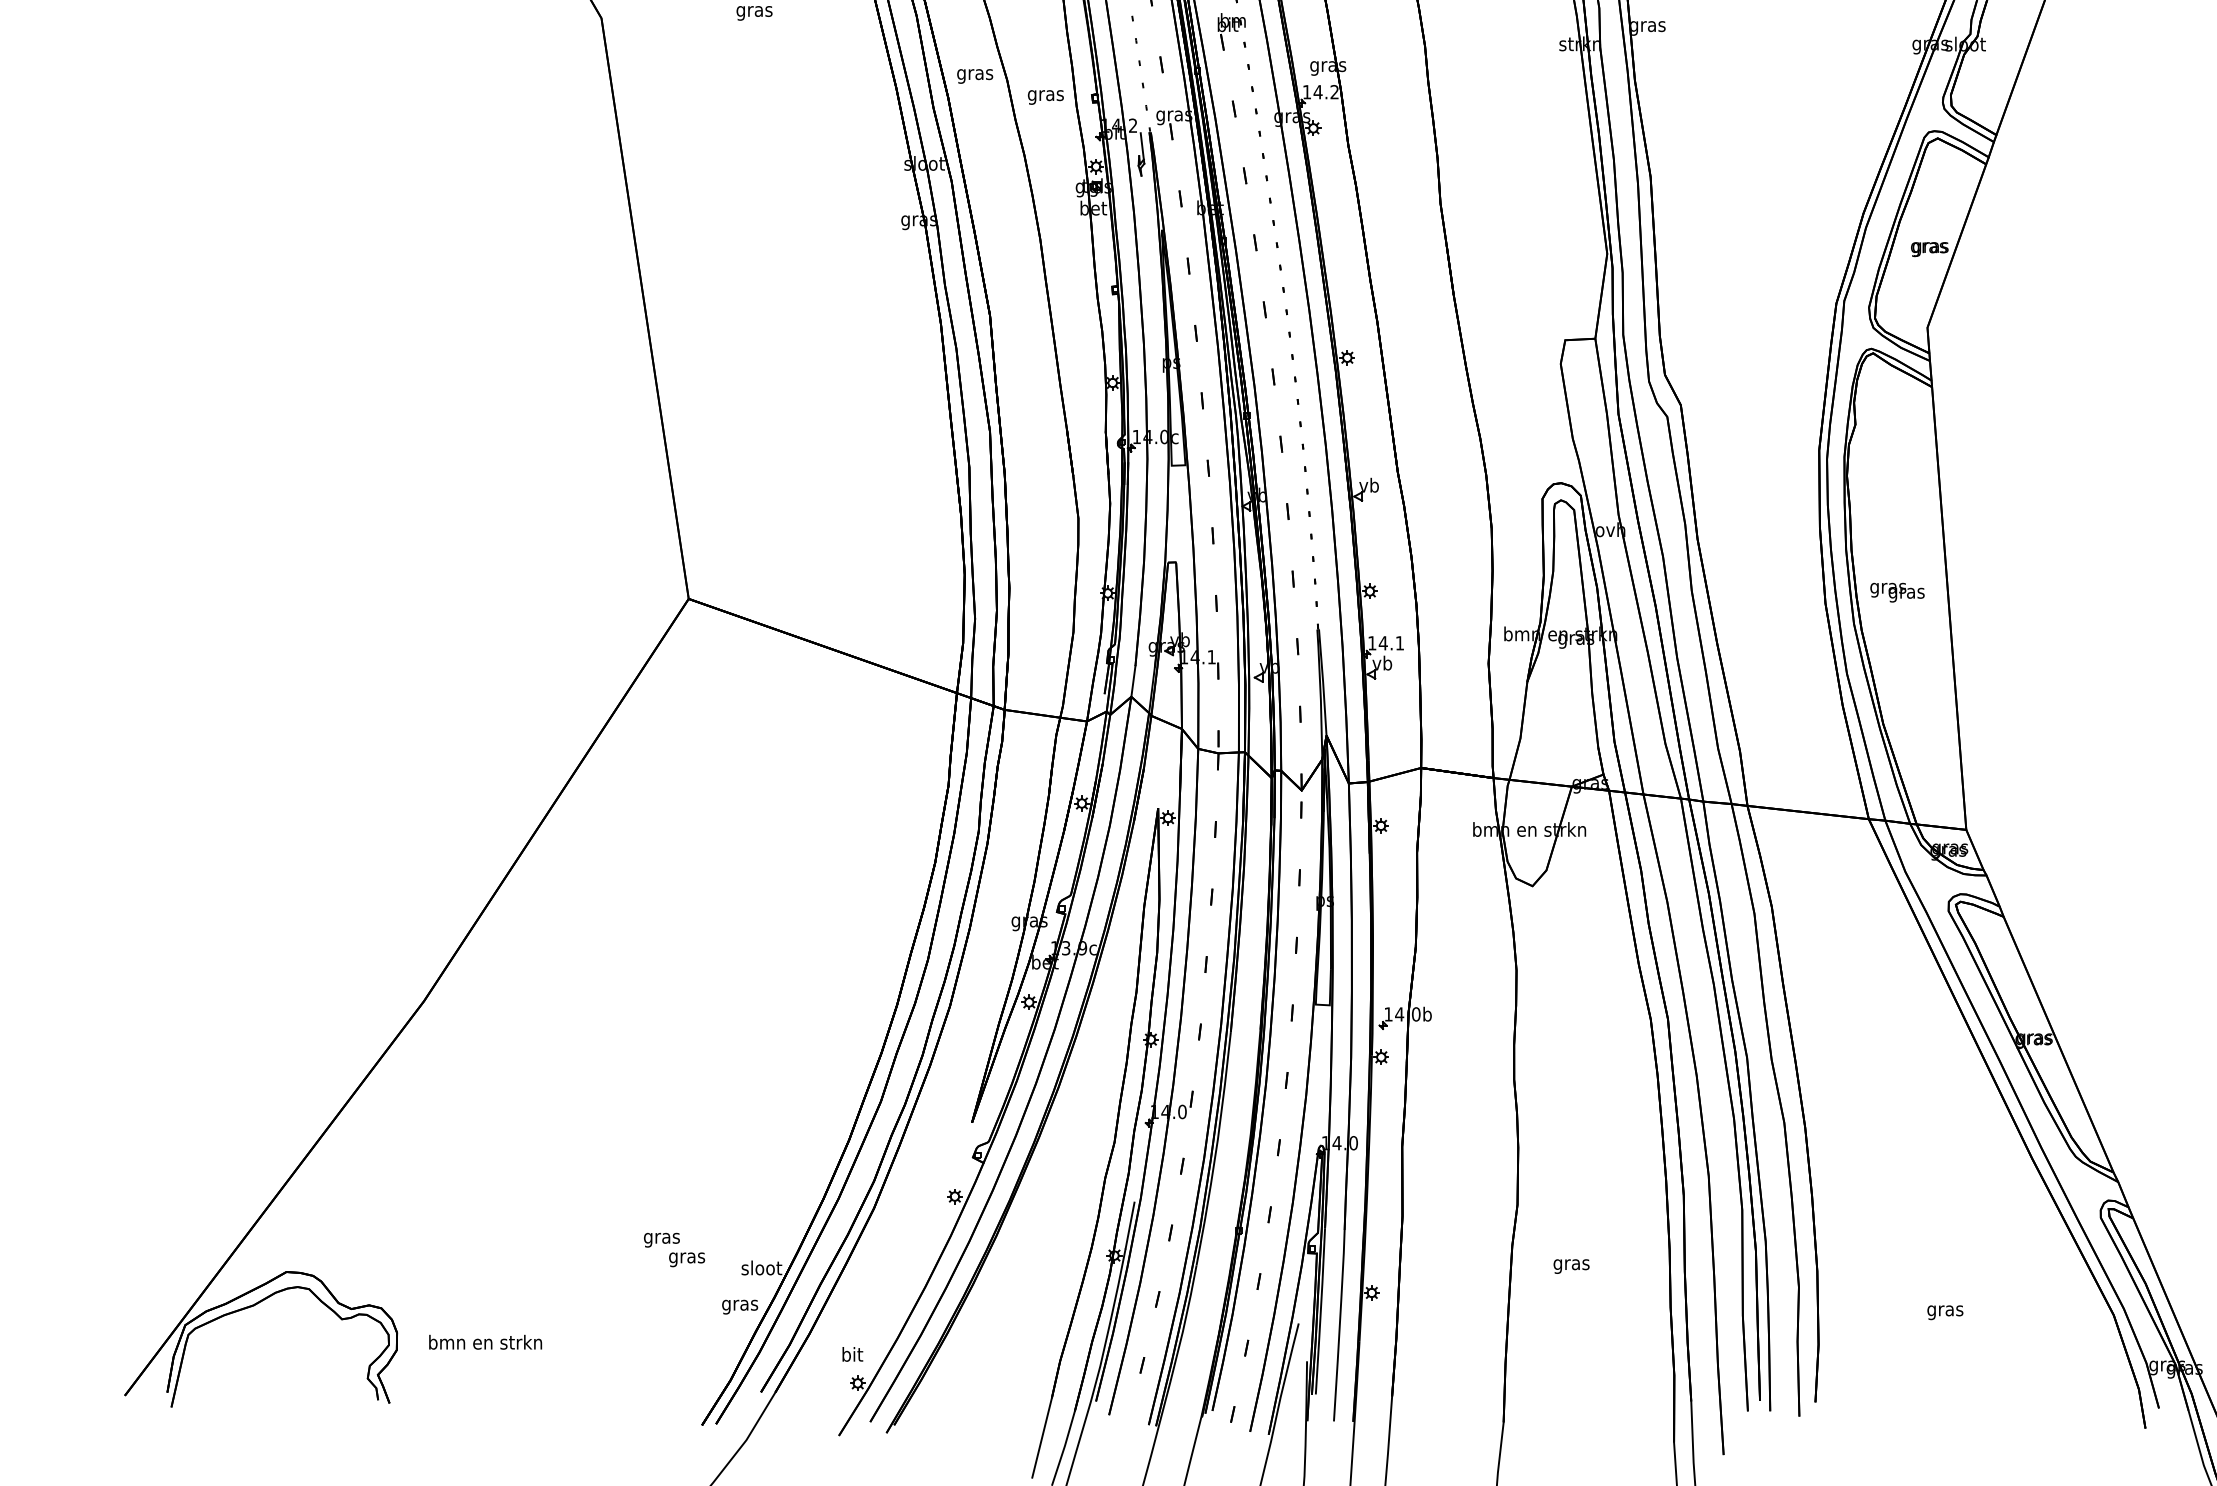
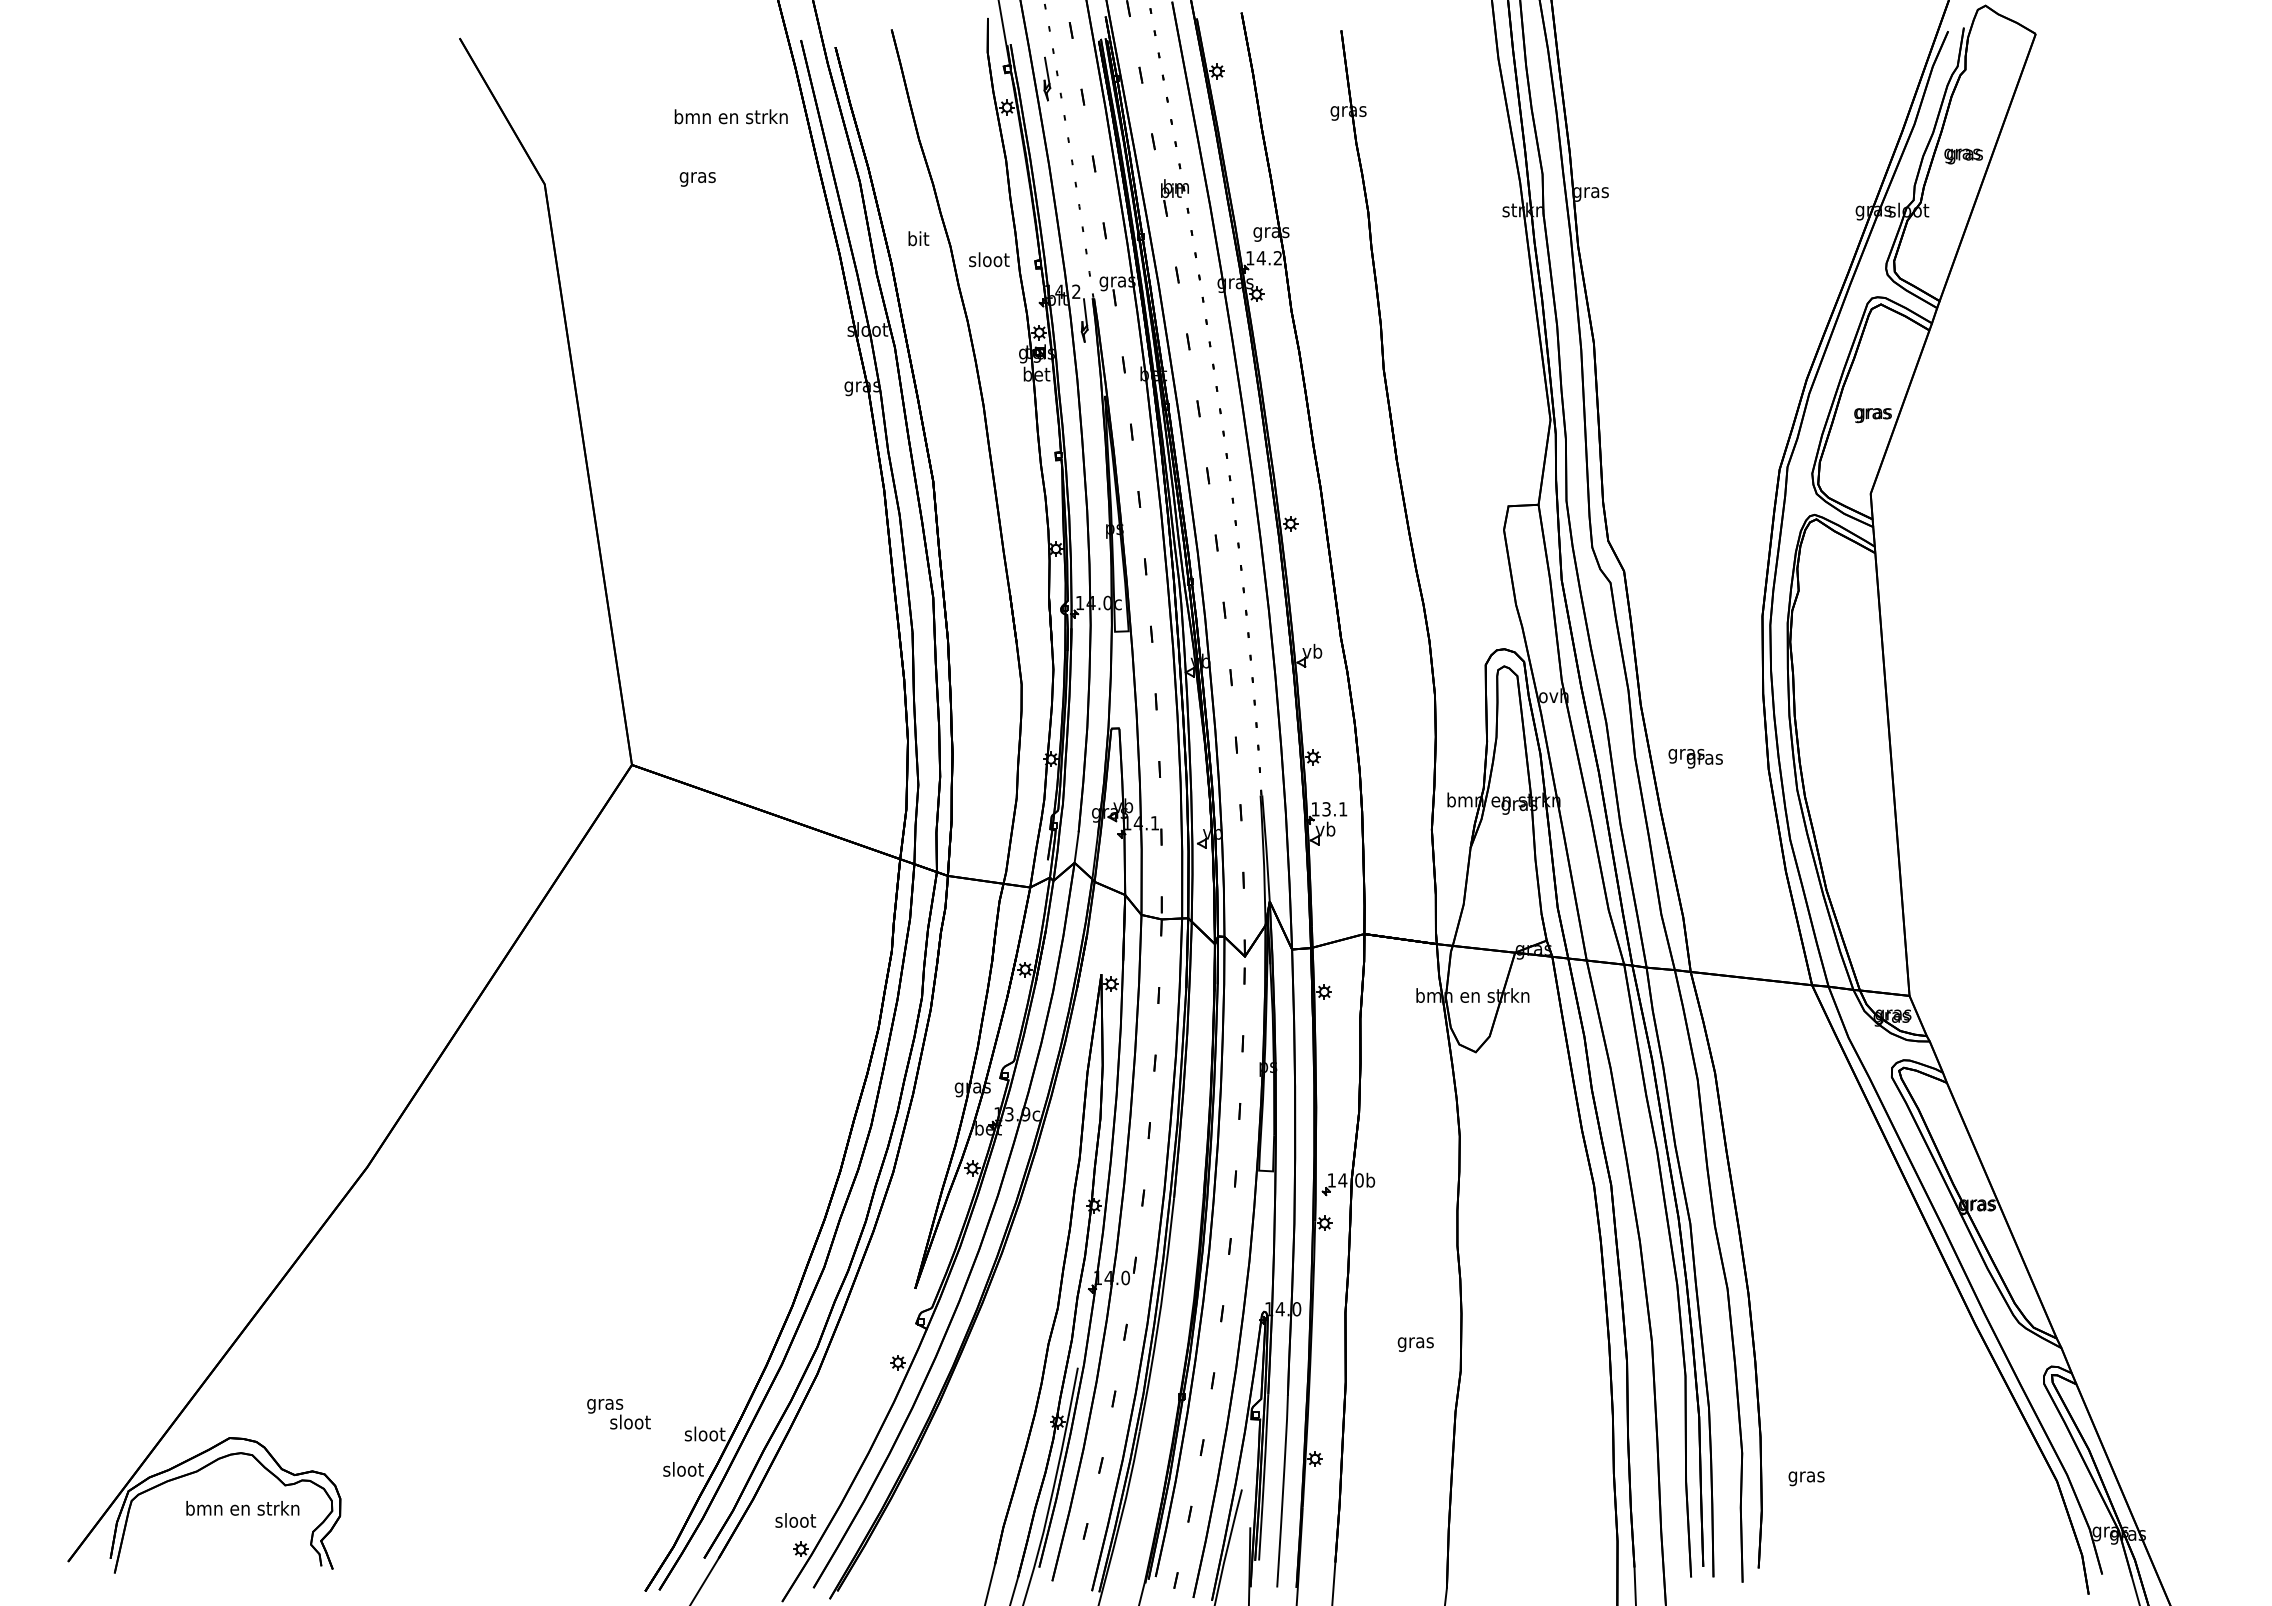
text: (975, 74) -> (918, 240), gras -> bit
text: (1046, 95) -> (989, 261), gras -> sloot
text: (1897, 592) -> (1695, 758), moved
text: (1383, 643) -> (1326, 809), 14.1 -> 13.1
text: (687, 1257) -> (630, 1423), gras -> sloot
text: (1571, 1266) -> (1415, 1344), moved
text: (740, 1305) -> (683, 1471), gras -> sloot
text: (1945, 1312) -> (1806, 1478), moved
text: (485, 1342) -> (242, 1508), moved
text: (852, 1354) -> (795, 1520), bit -> sloot

